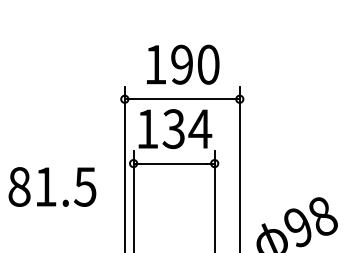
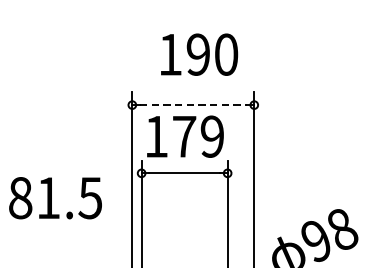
text: (183, 64) -> (199, 54), moved
line: (182, 99) -> (193, 105), solid -> dashed
text: (187, 129) -> (198, 137), 134 -> 179

